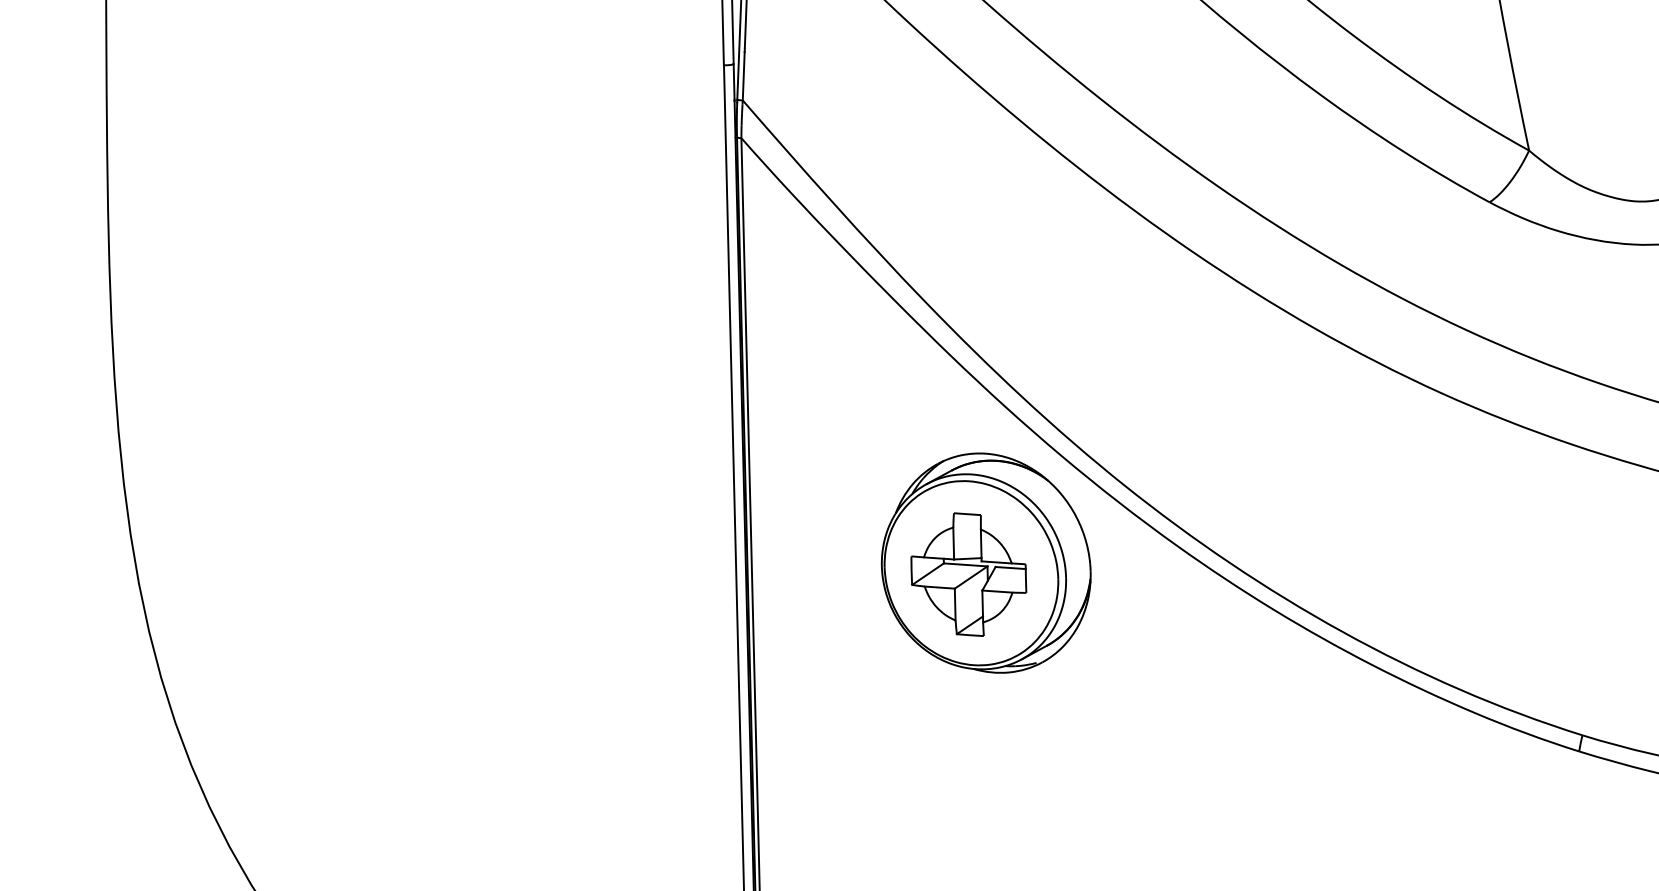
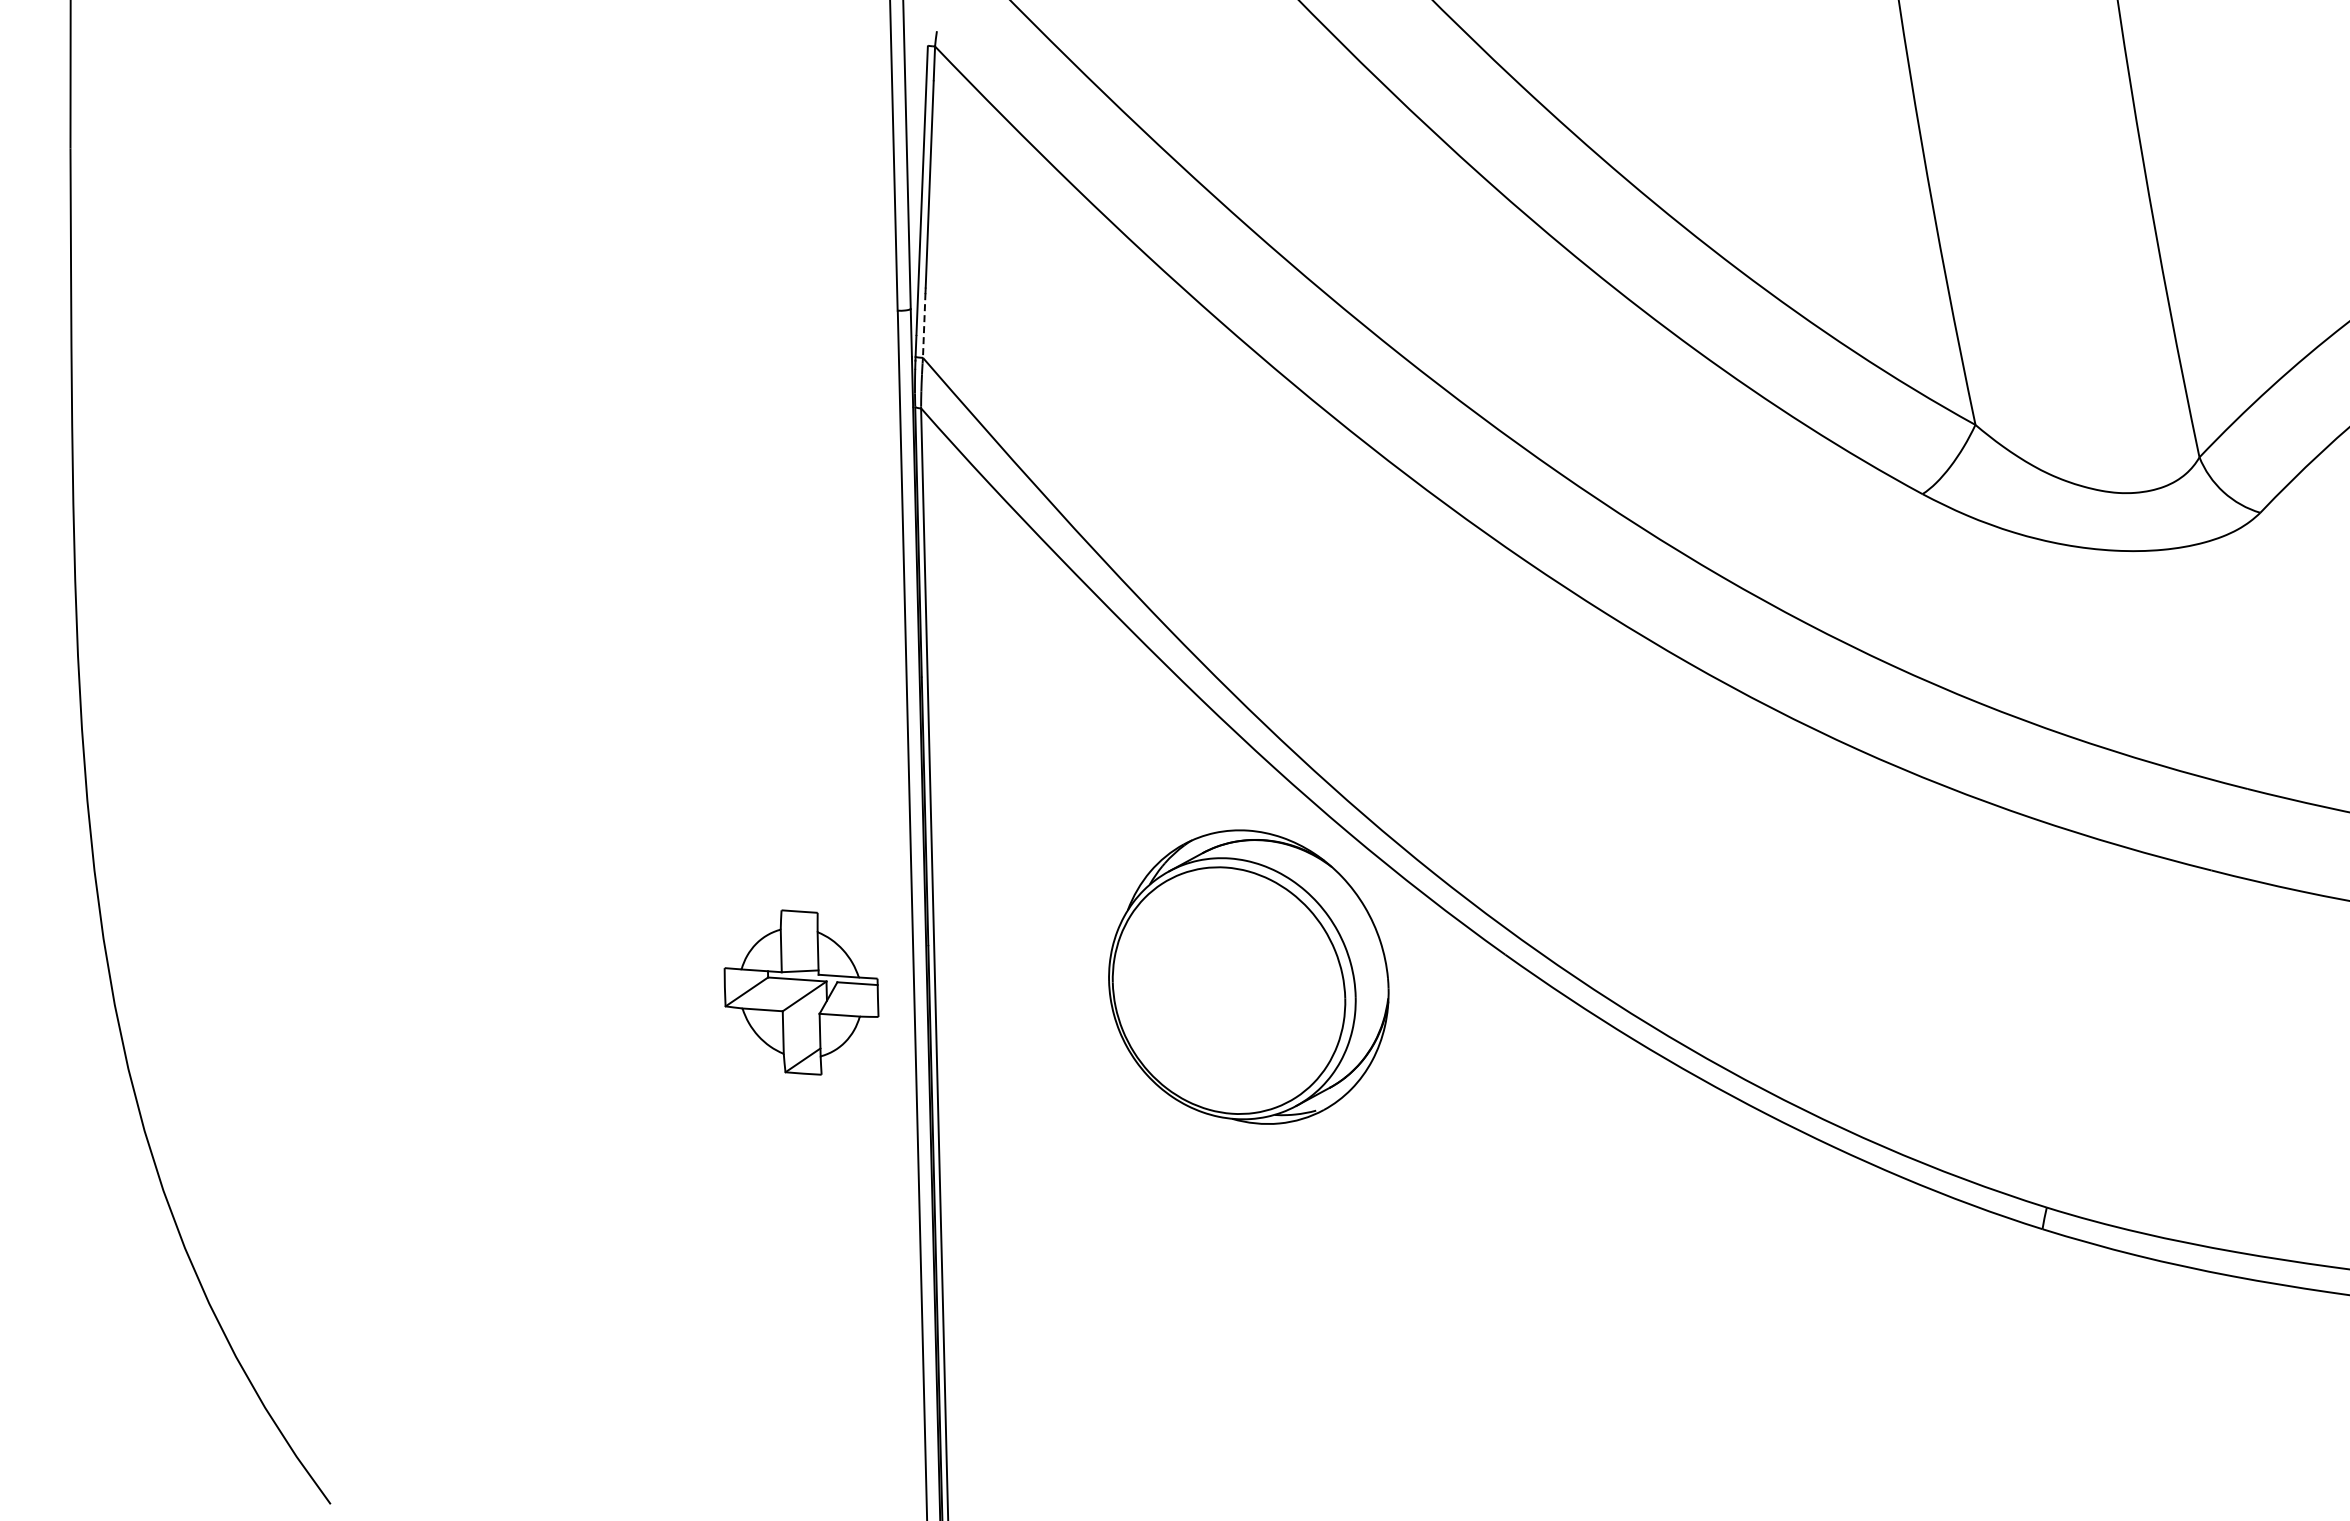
line: (743, 77) -> (924, 326), solid -> dashed
part: (968, 574) -> (801, 992), moved

